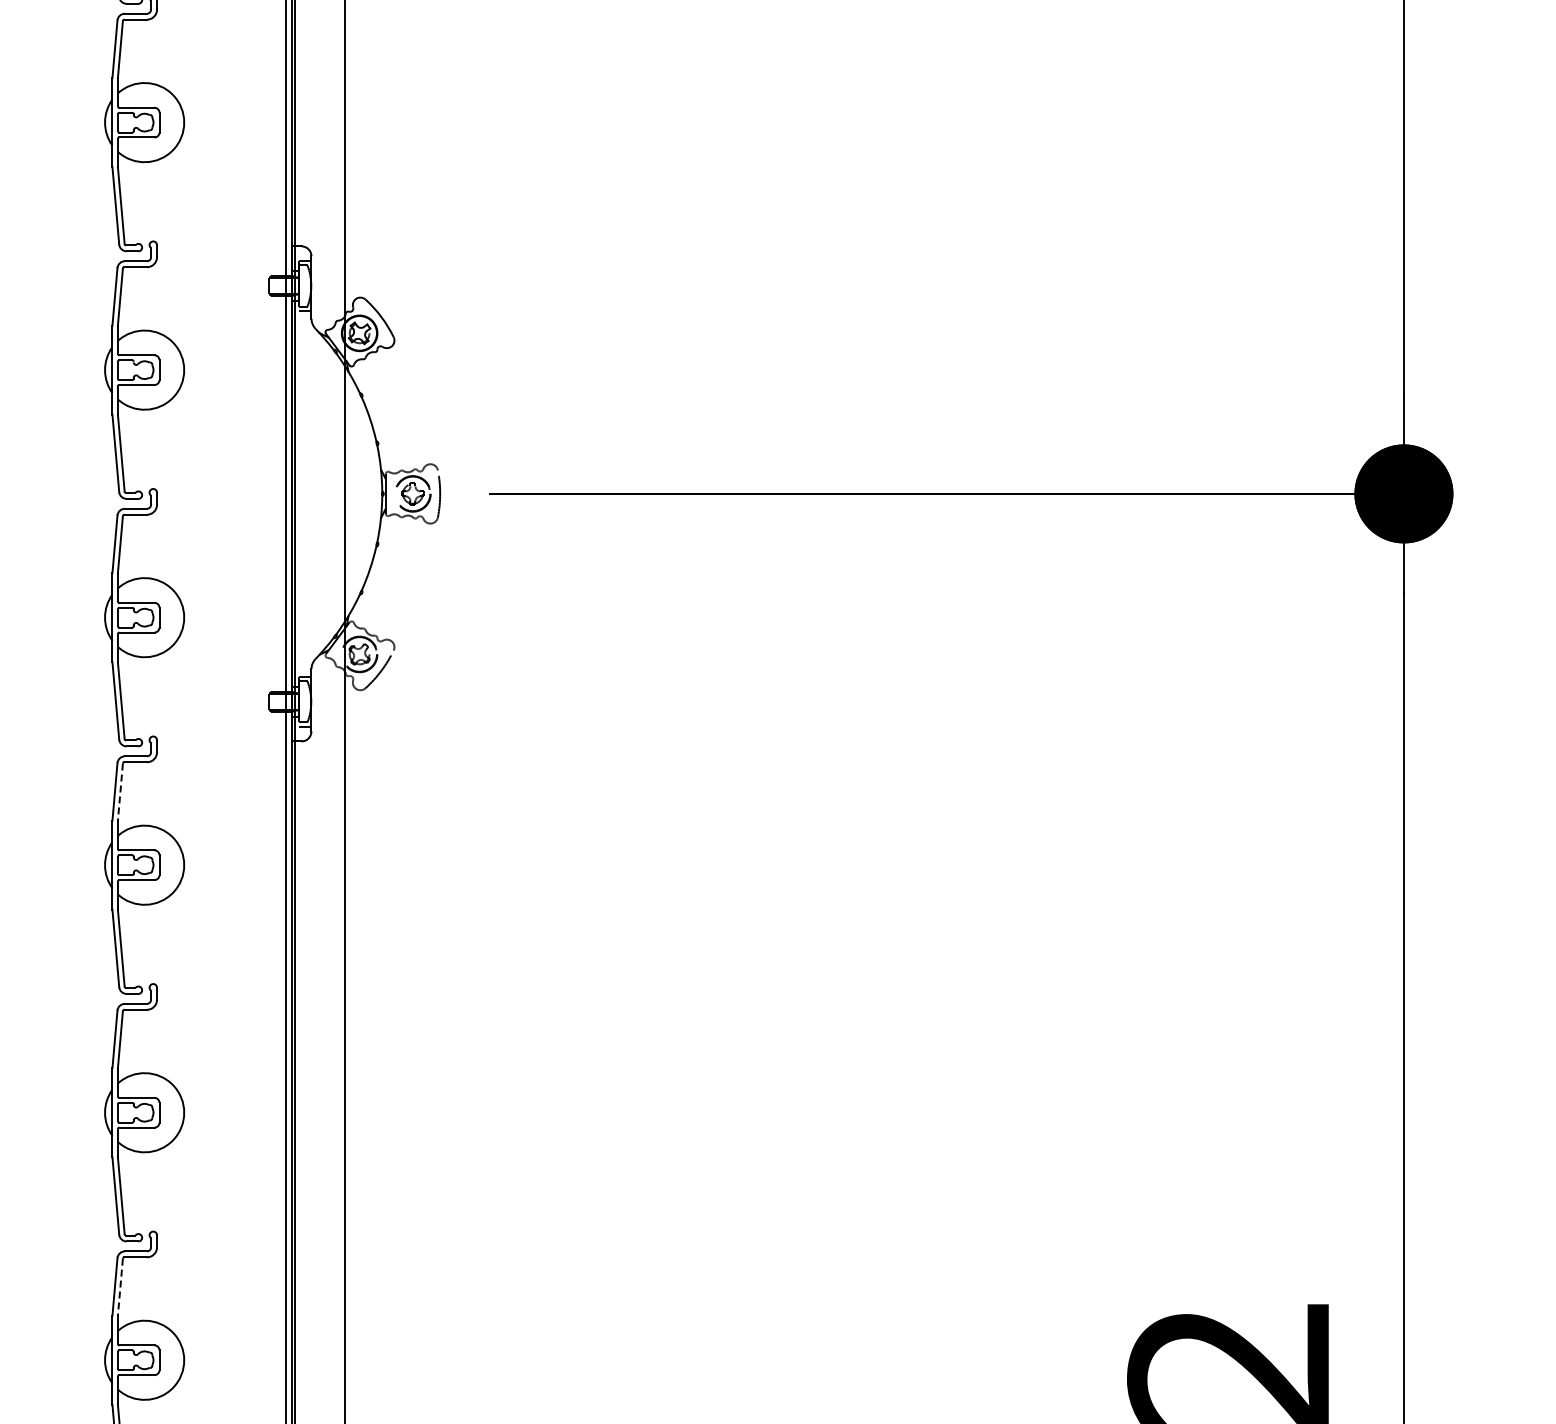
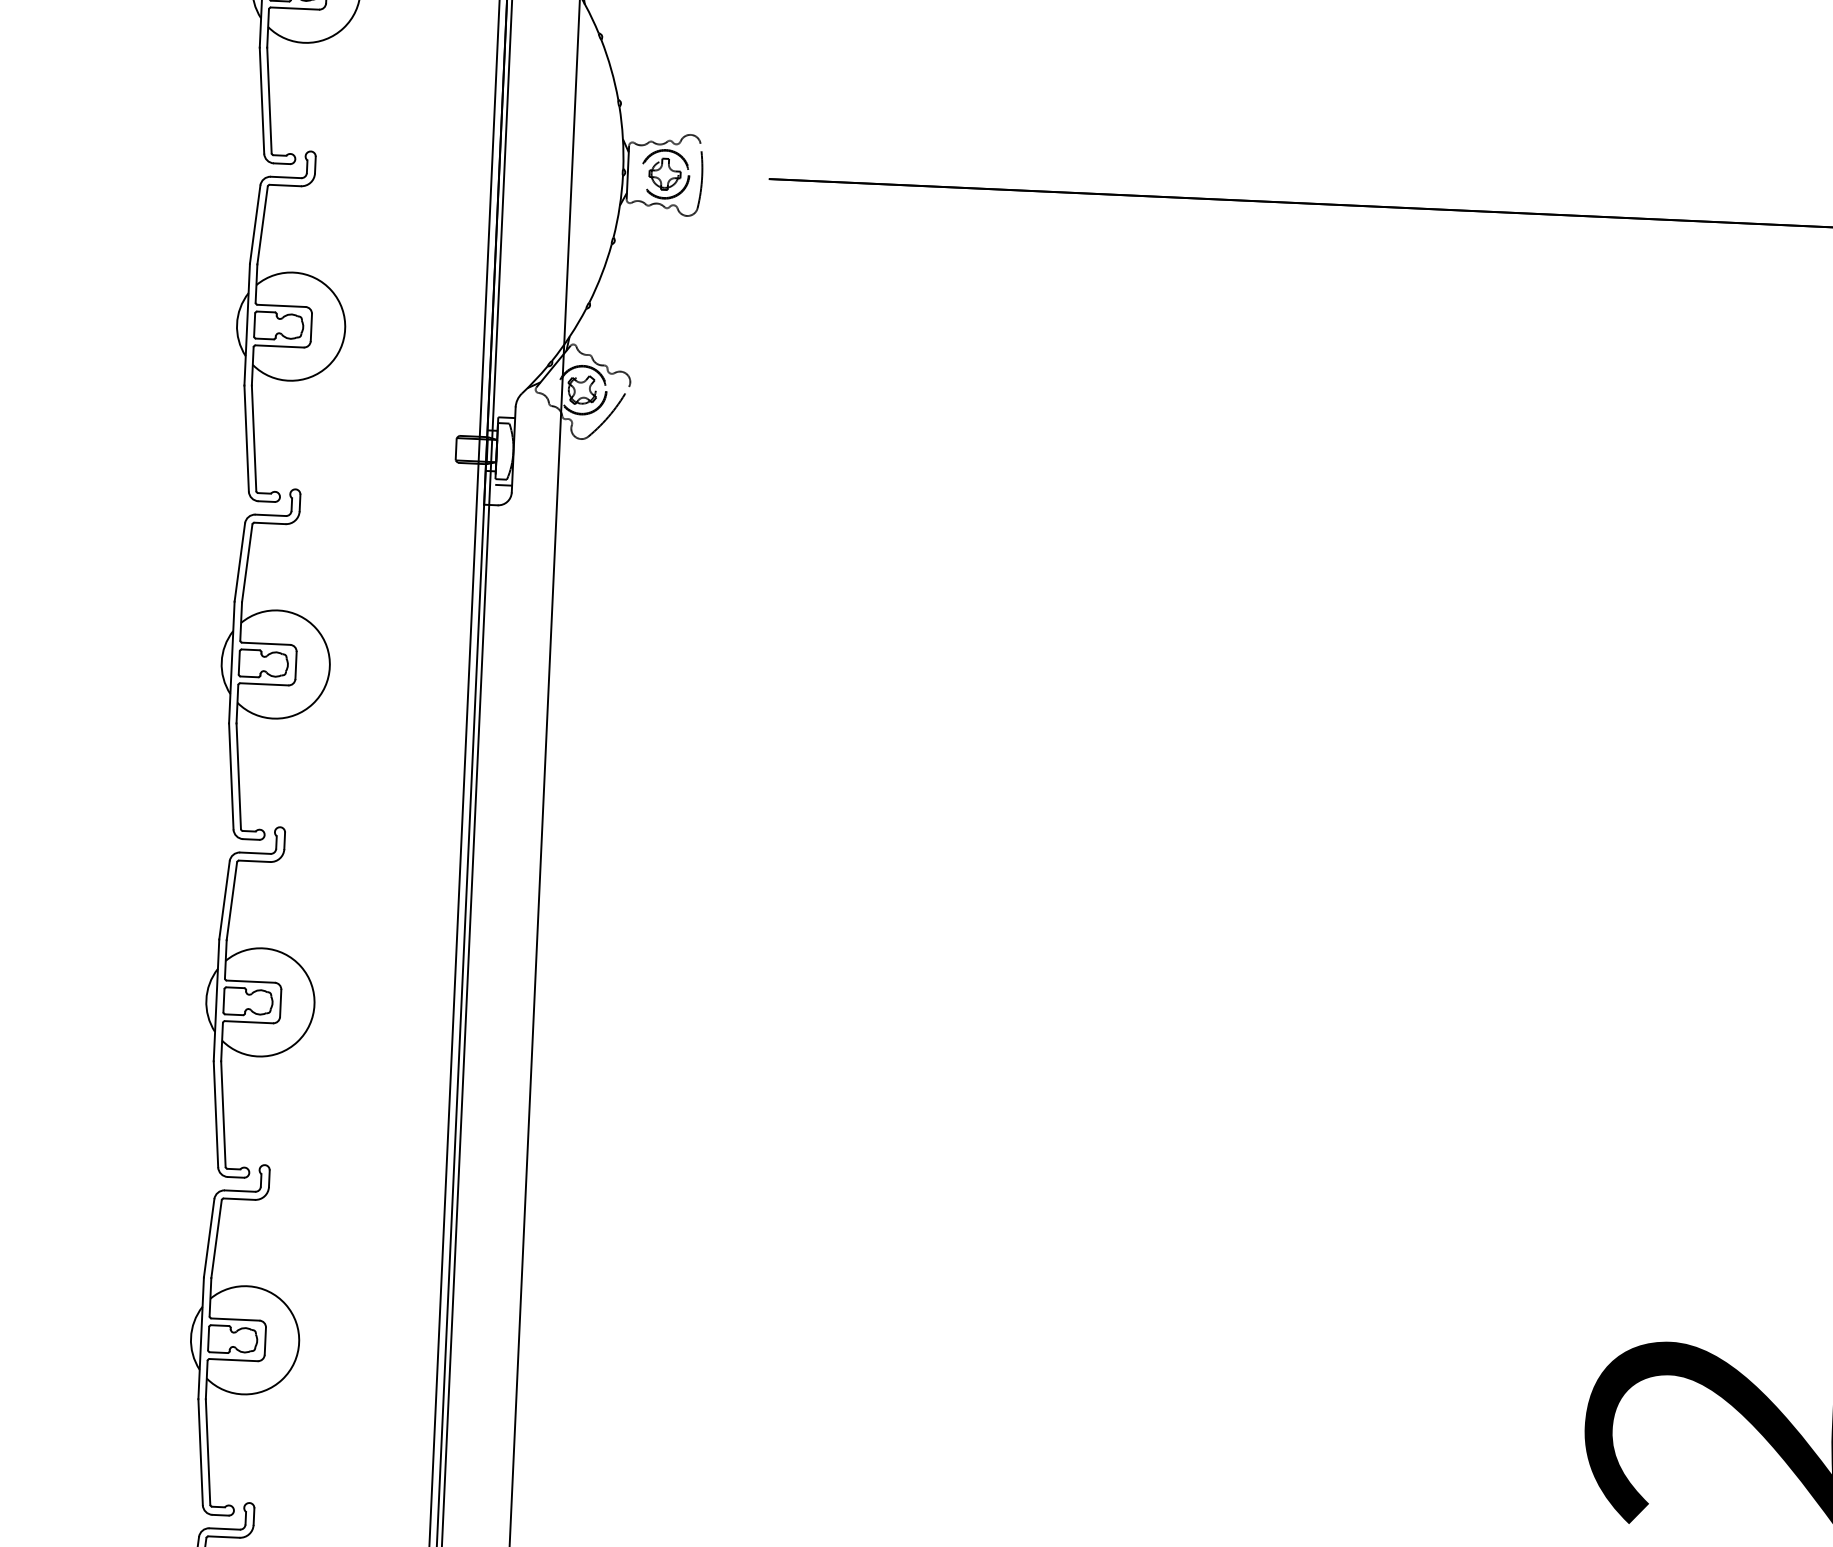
line: (120, 792) -> (247, 563), dashed -> solid
line: (120, 1287) -> (216, 1239), dashed -> solid

